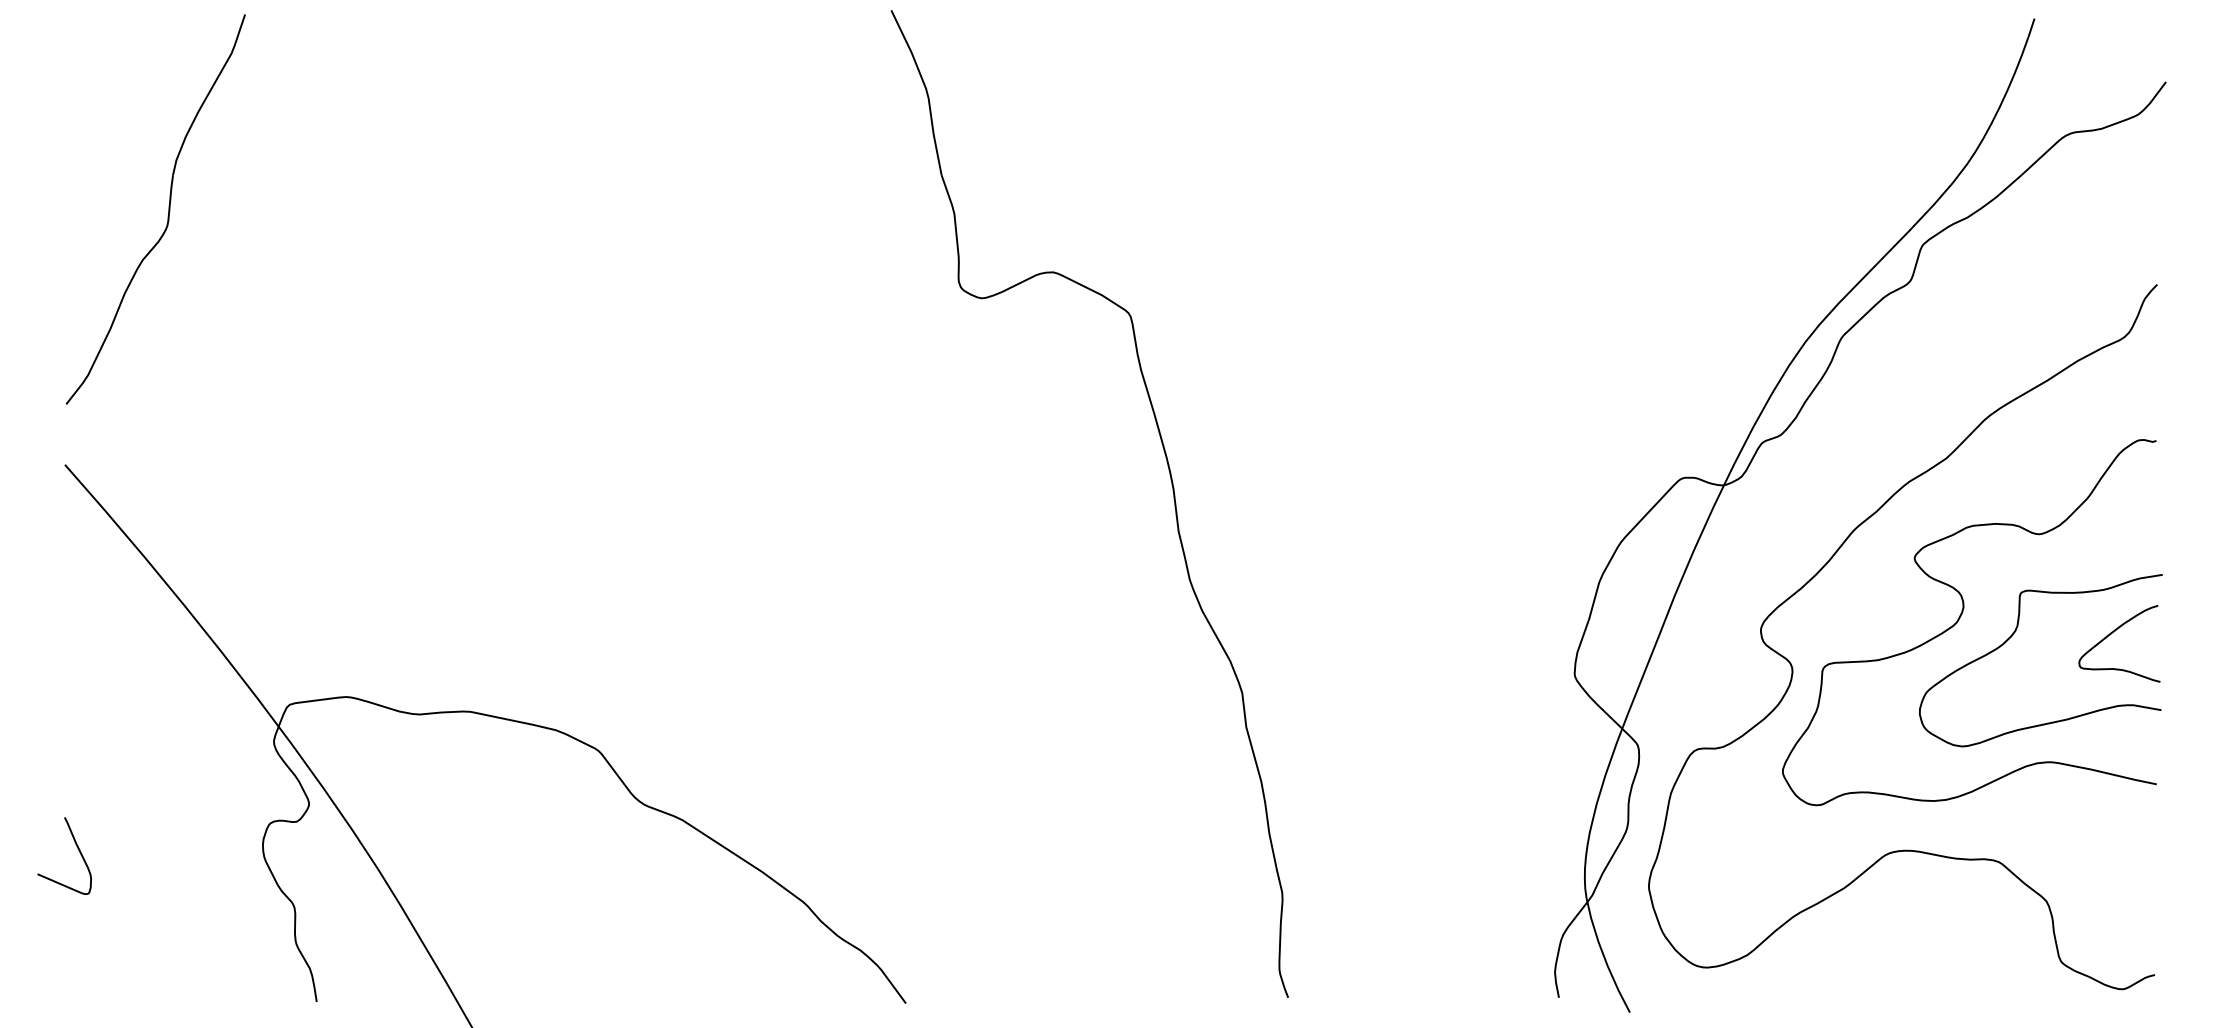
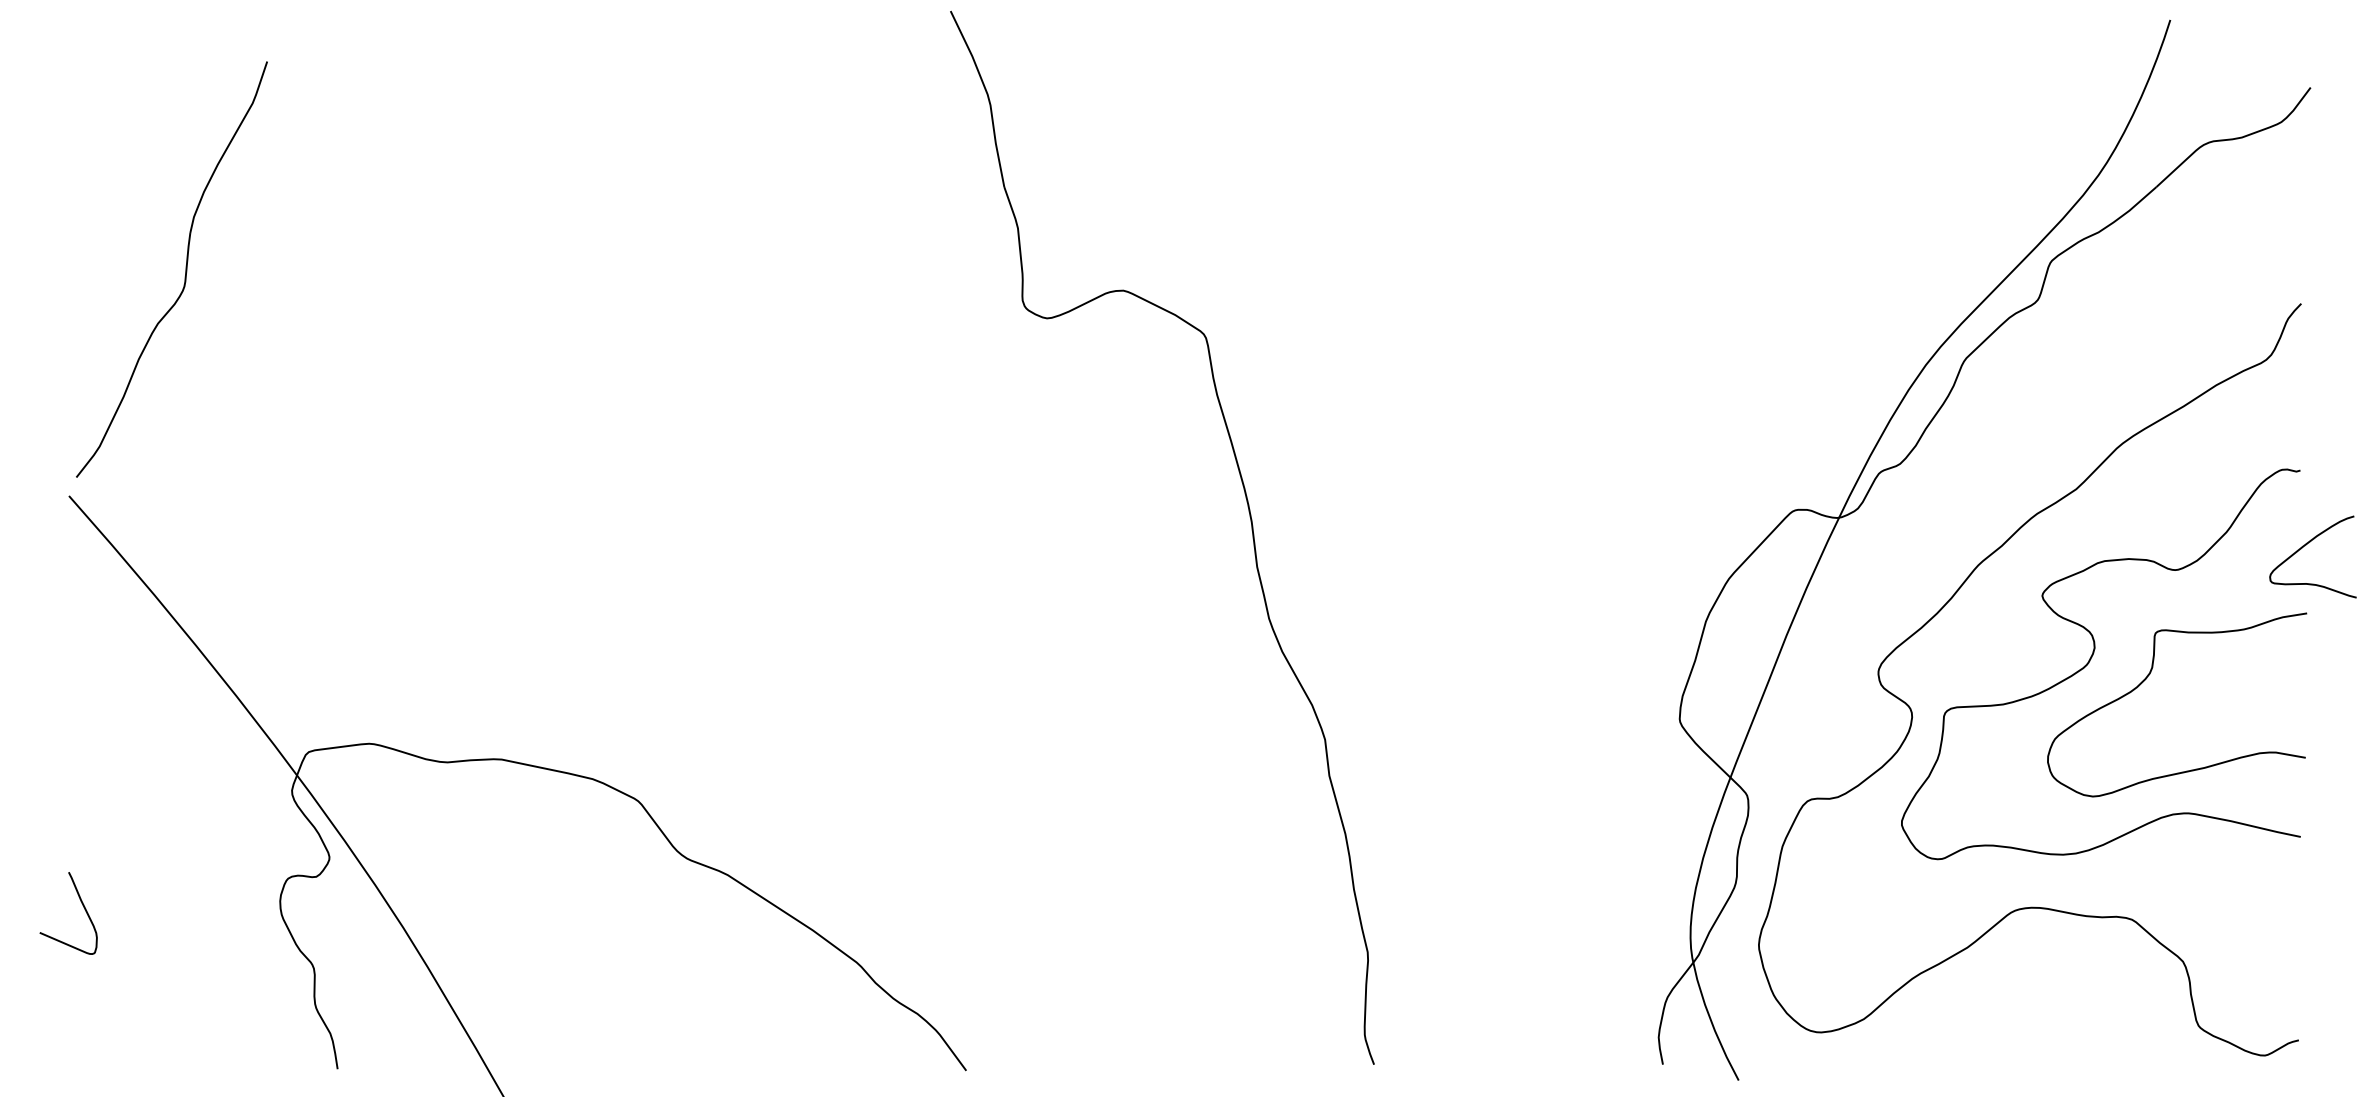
part: (168, 209) -> (185, 269), moved
curve: (2113, 633) -> (2306, 545), moved

